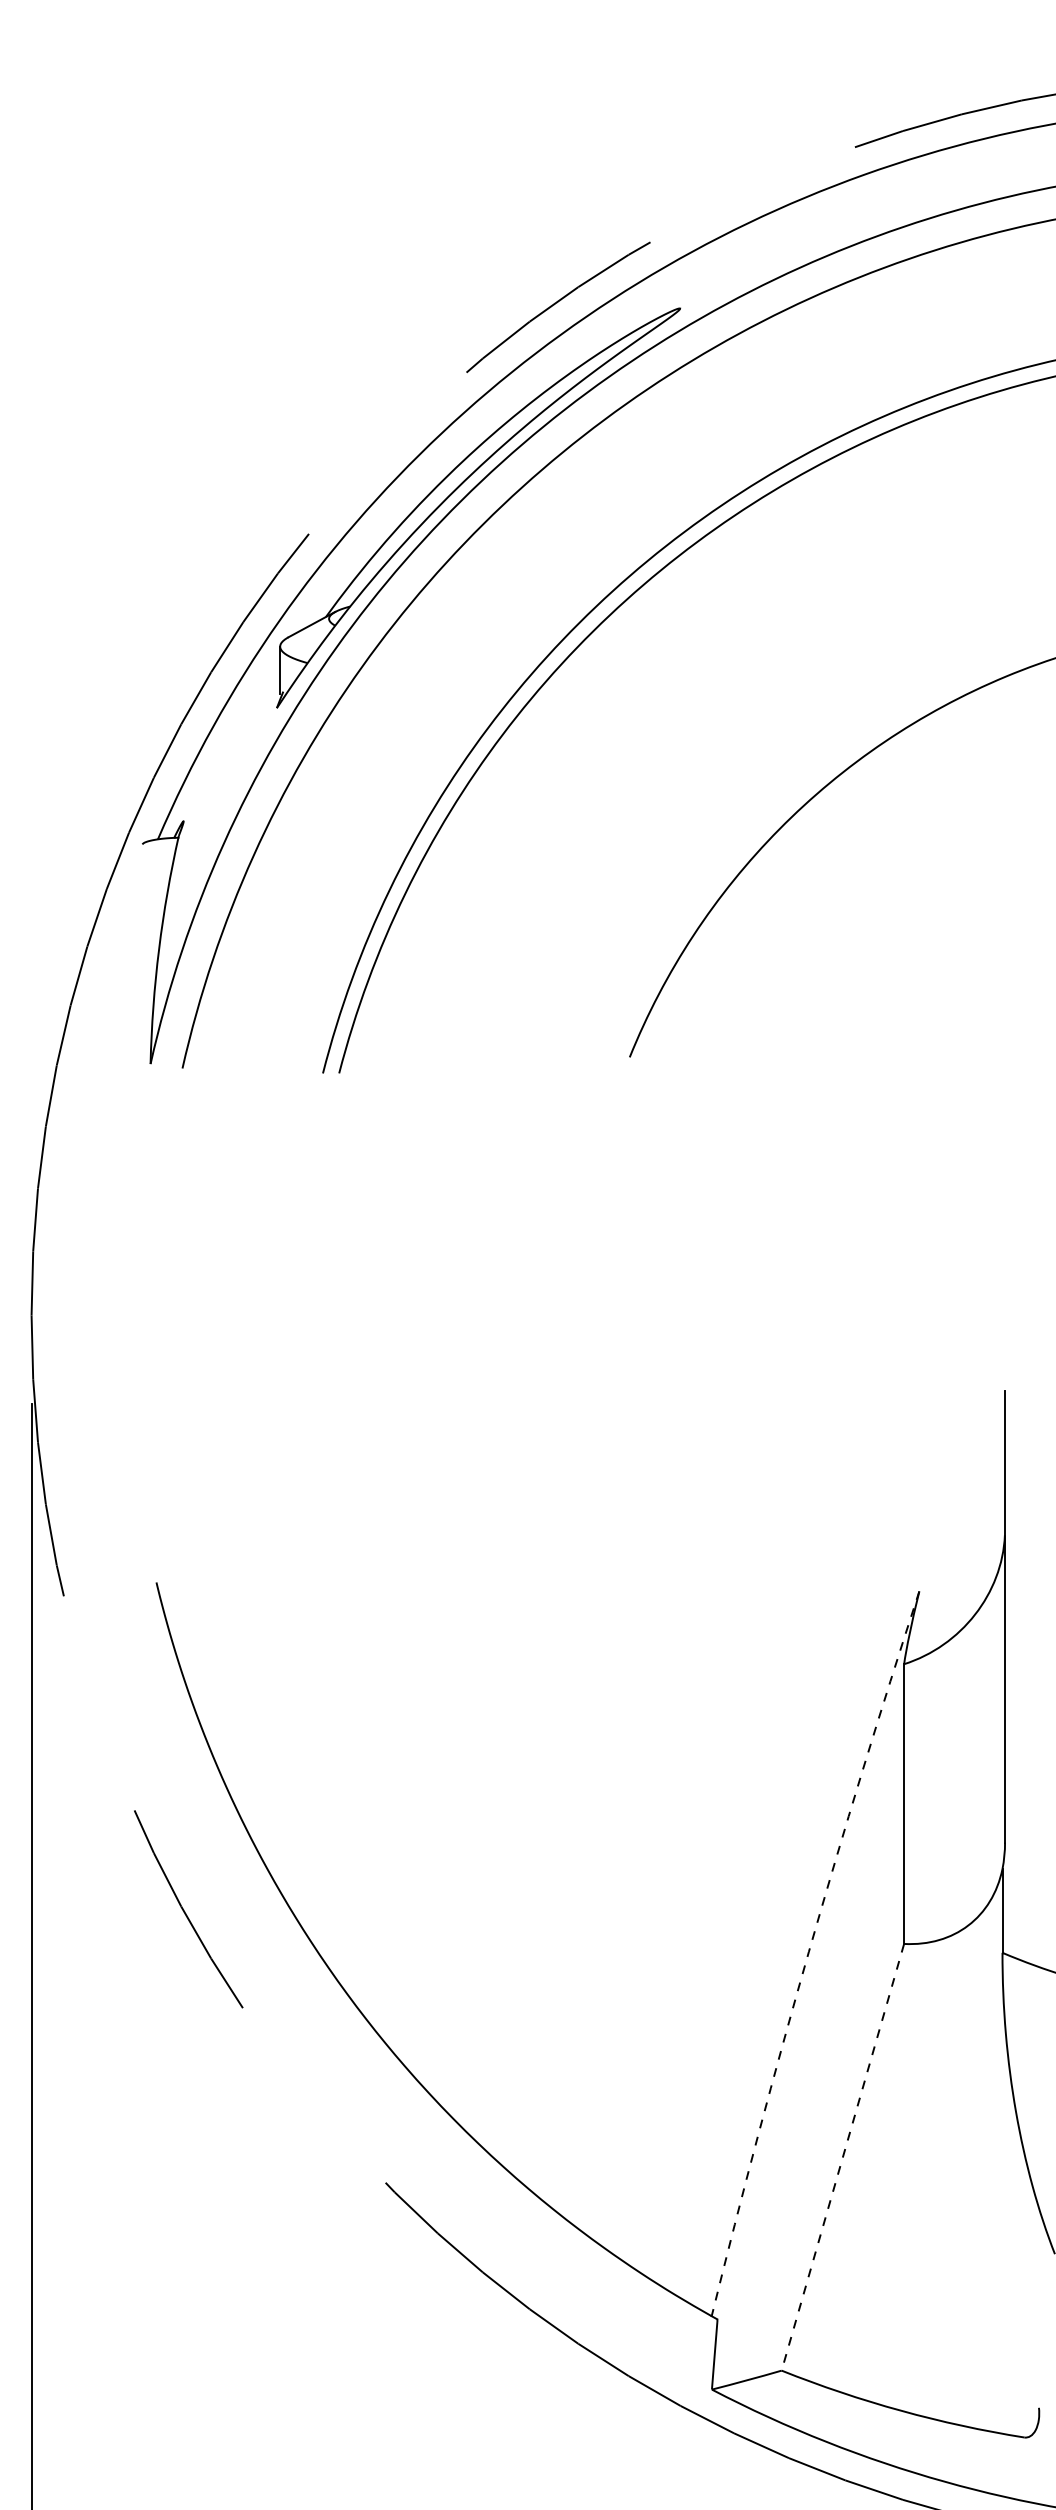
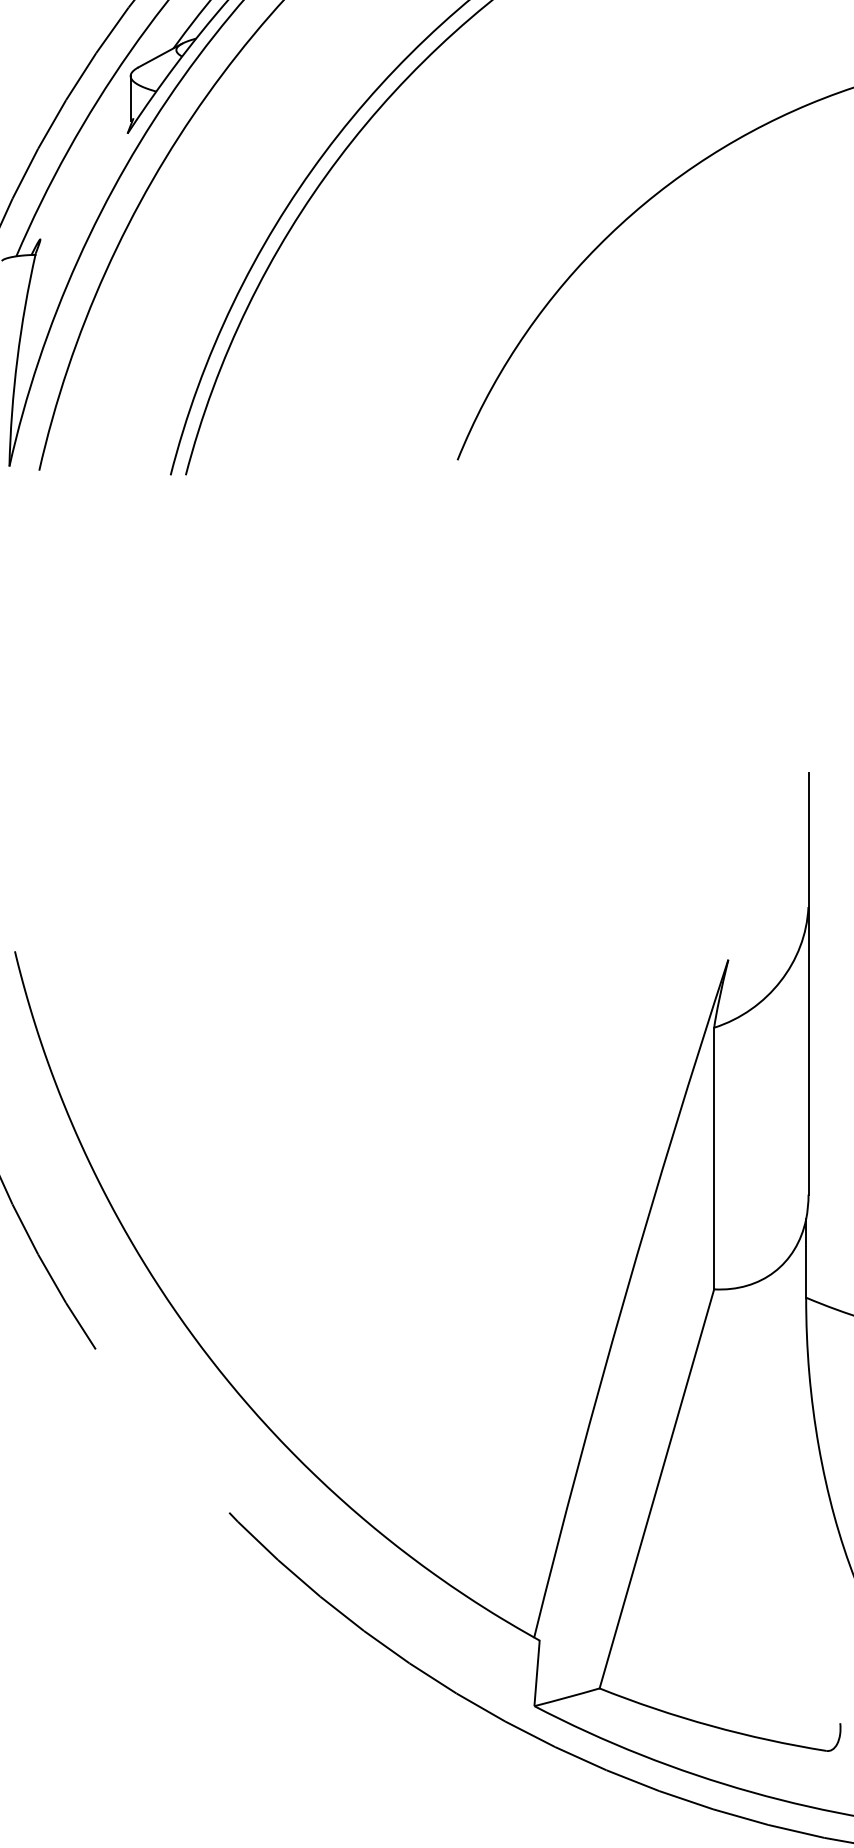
arc: (808, 1951) -> (624, 1296), dashed -> solid
line: (842, 2157) -> (656, 1489), dashed -> solid

